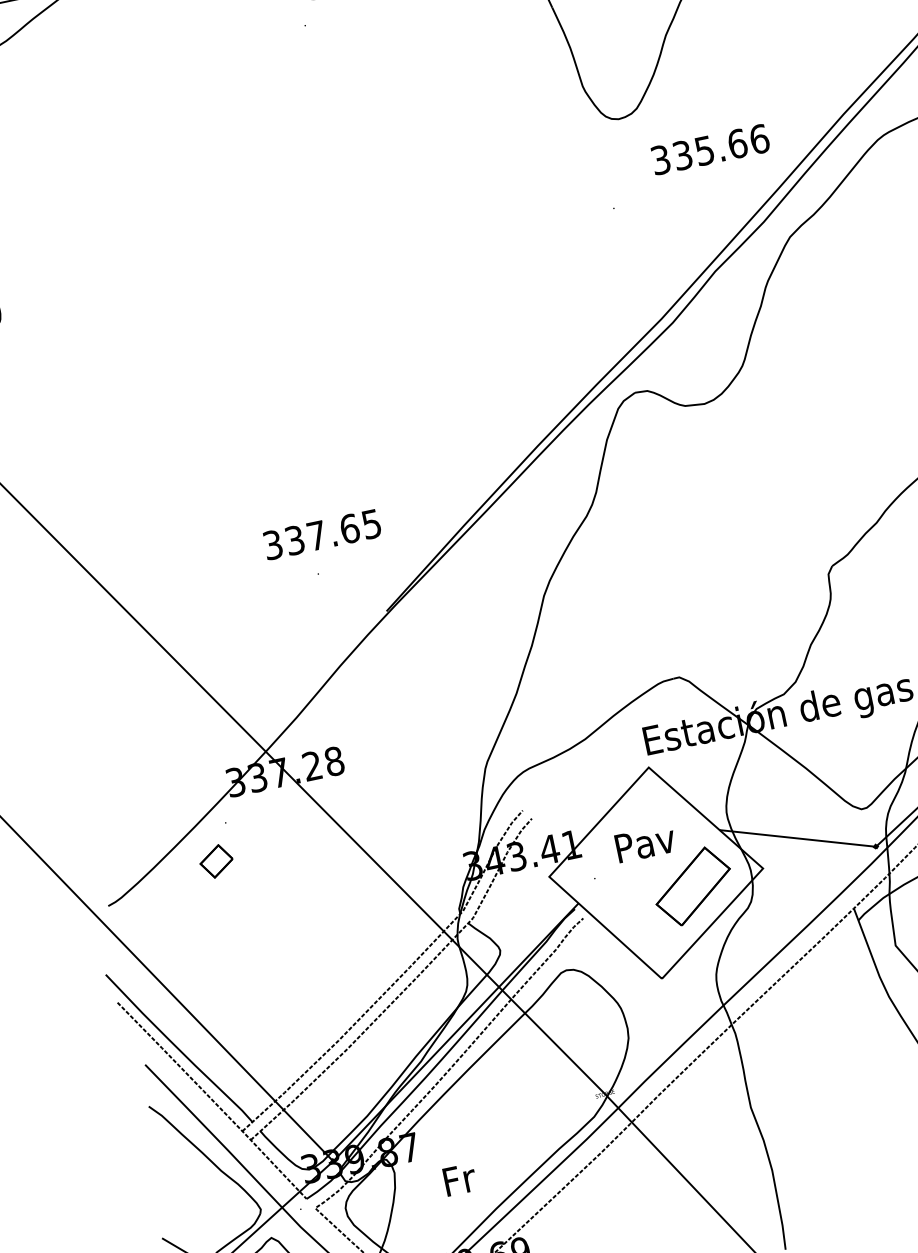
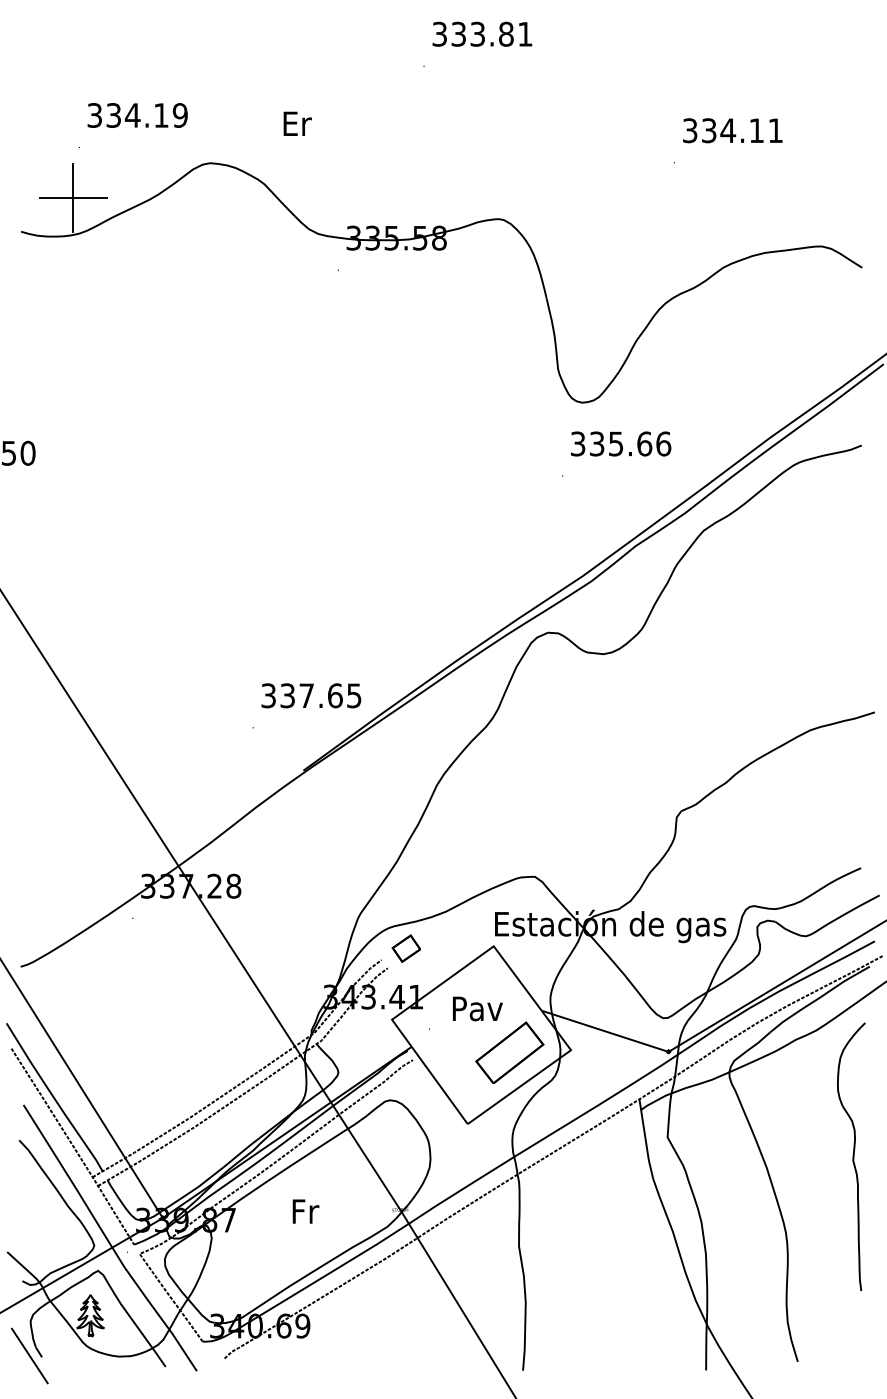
text: (710, 148) -> (621, 443), moved
text: (322, 534) -> (311, 695), moved
part: (215, 861) -> (405, 948), moved
text: (459, 1179) -> (305, 1211), moved

